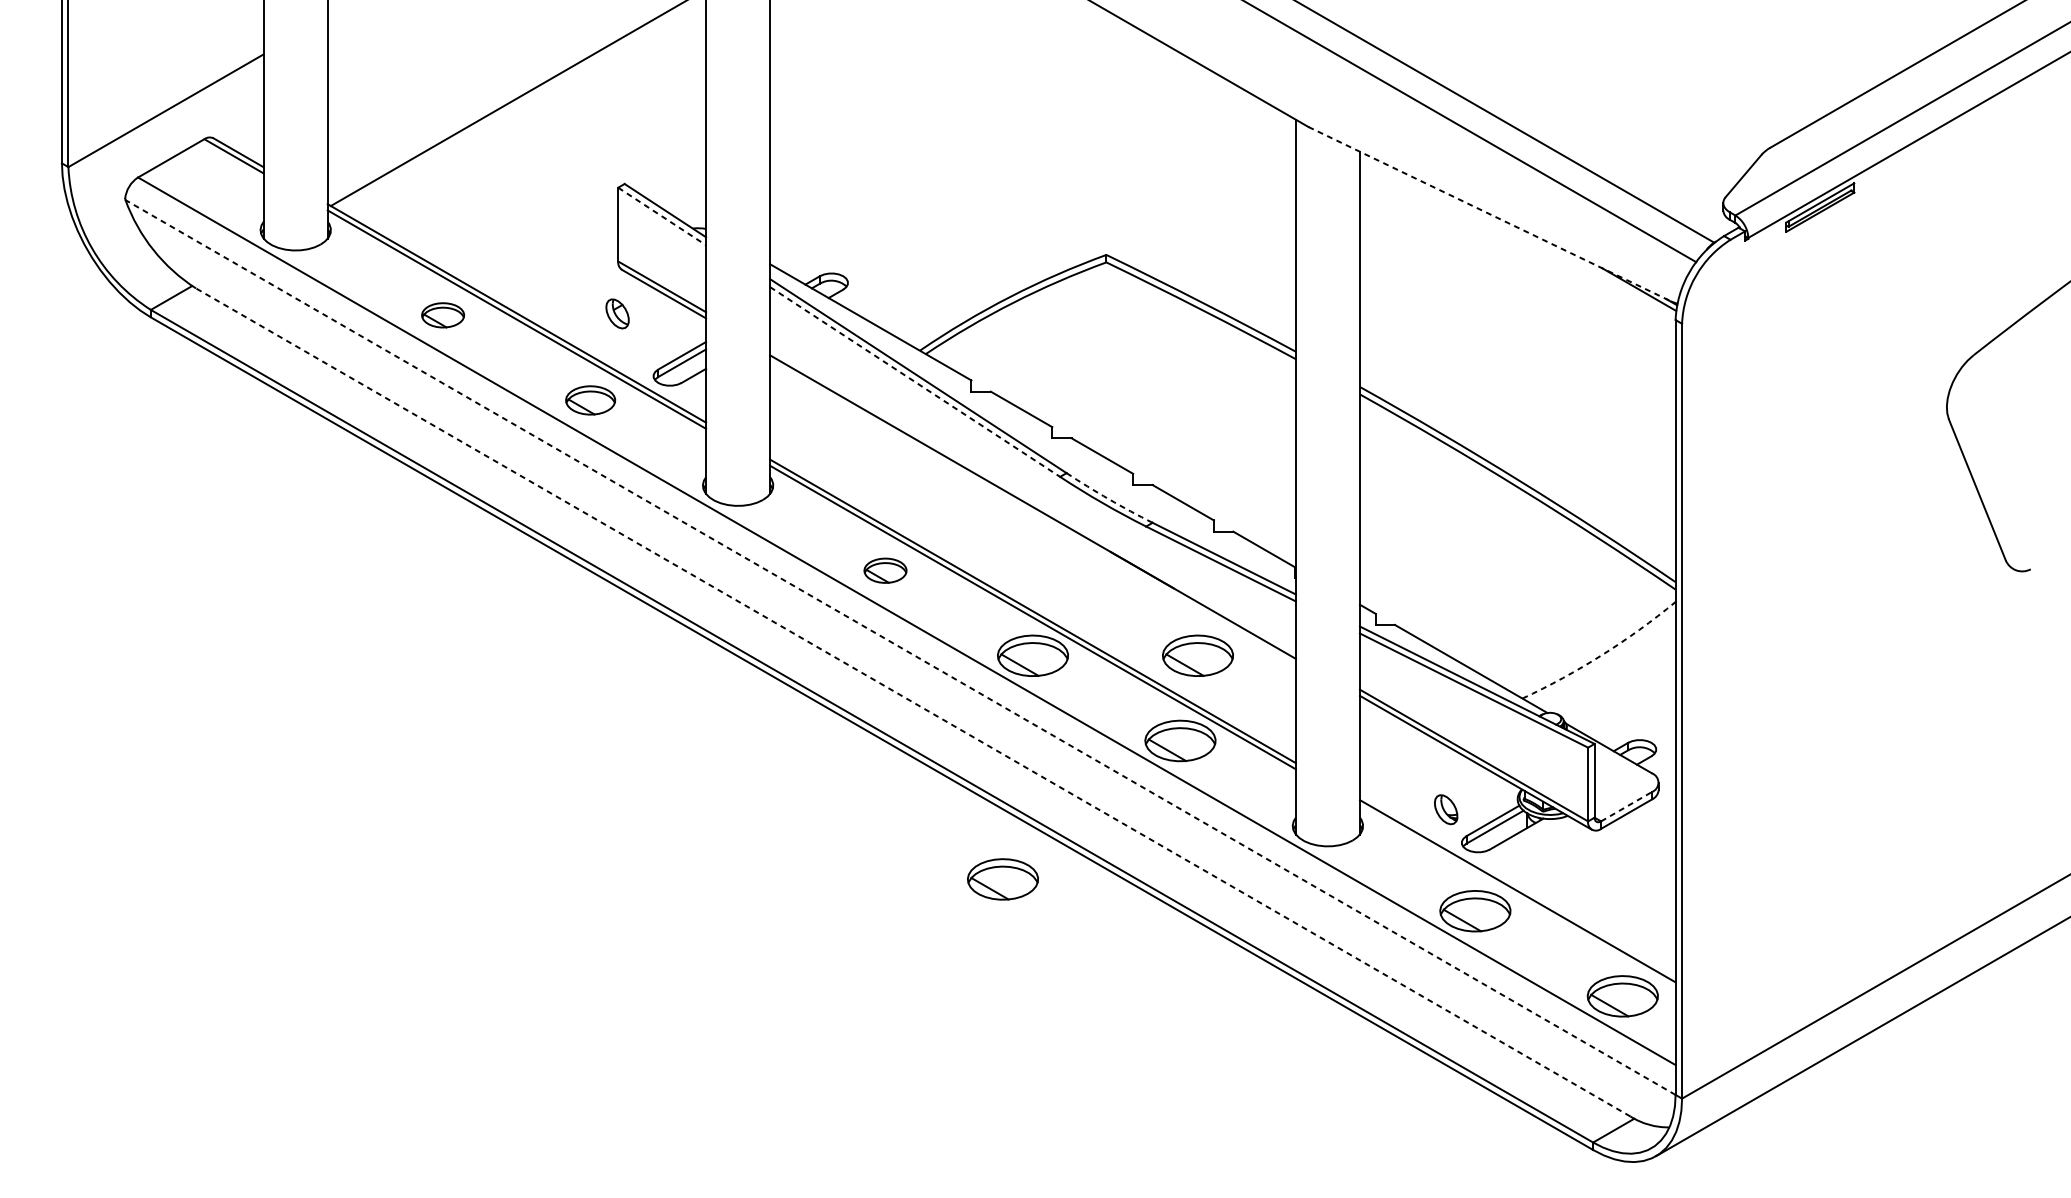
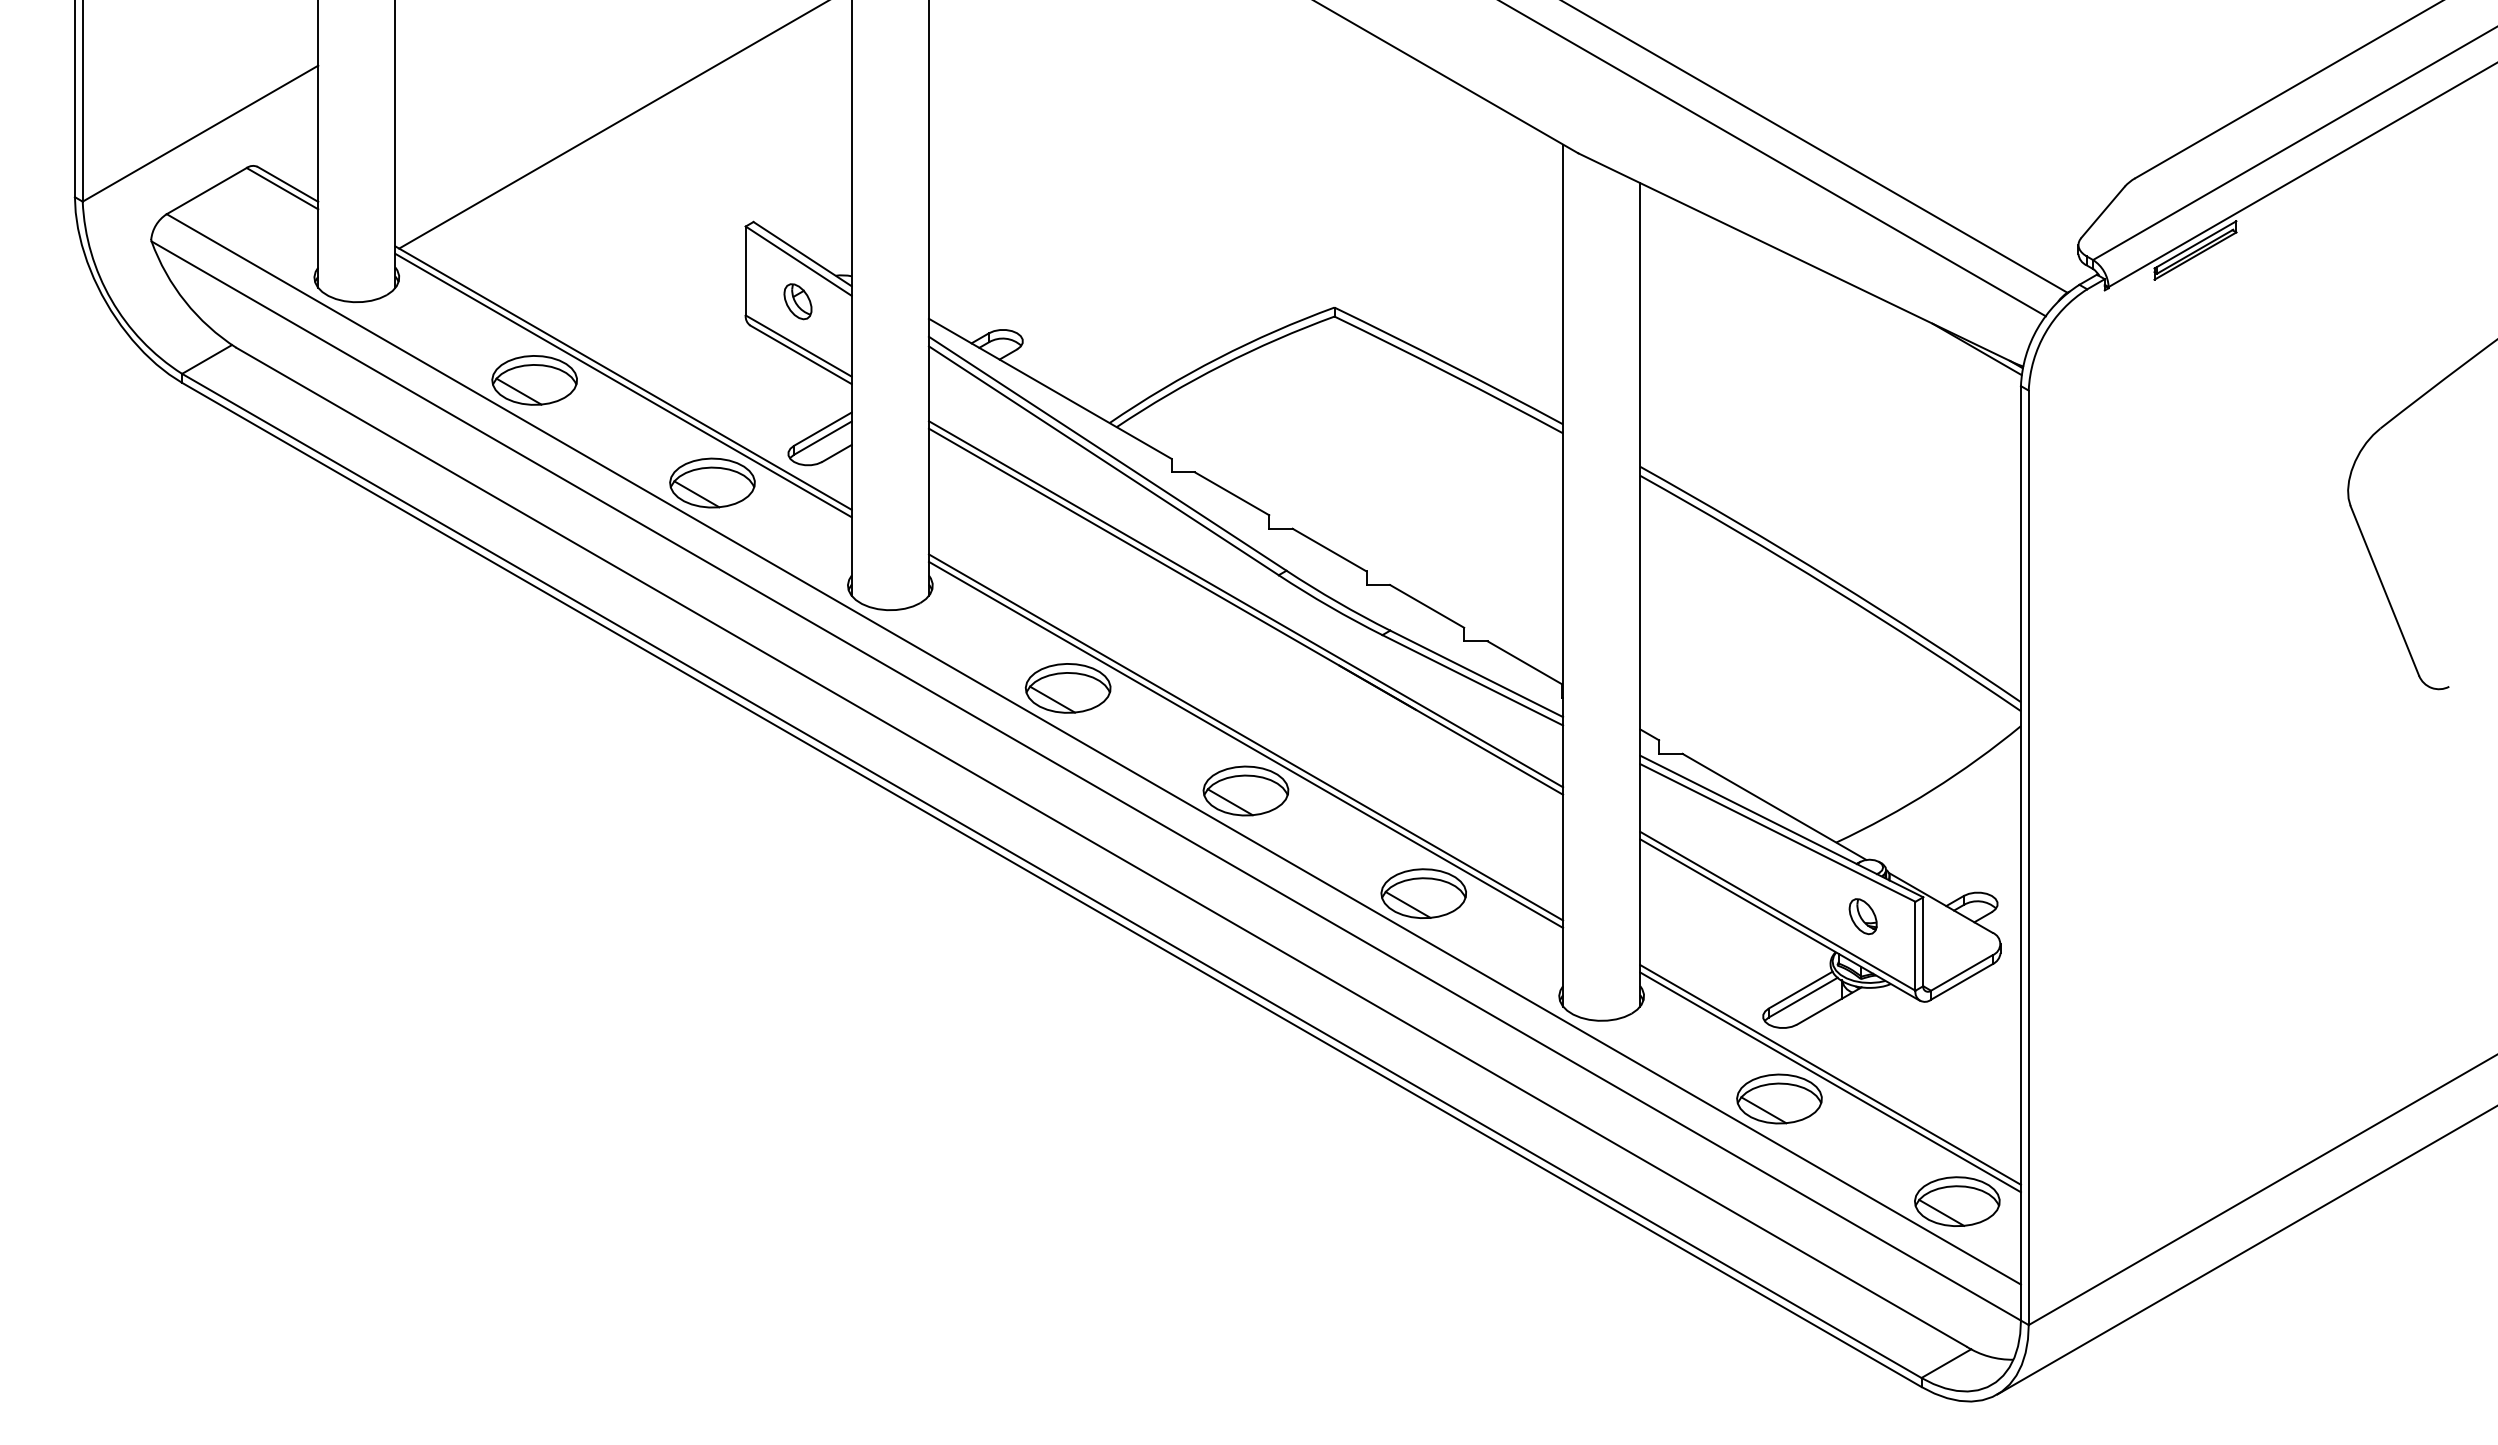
line: (1490, 214) -> (1797, 258), dashed -> solid
line: (662, 216) -> (799, 261), dashed -> solid
part: (617, 313) -> (797, 301), moved
part: (443, 315) -> (534, 380), size x1.67
line: (914, 381) -> (1103, 460), dashed -> solid
part: (590, 399) -> (712, 482), size x1.43
arc: (1108, 499) -> (1337, 602), dashed -> solid
line: (1032, 501) -> (1245, 604), added
part: (885, 570) -> (1067, 688), size x1.67
line: (899, 647) -> (1085, 780), dashed -> solid
part: (1197, 655) -> (1444, 790), removed
arc: (1602, 655) -> (1932, 790), dashed -> solid
line: (913, 702) -> (1101, 847), dashed -> solid
line: (1627, 806) -> (1962, 972), dashed -> solid
part: (1445, 809) -> (1862, 916), moved
part: (1002, 879) -> (1209, 1060), removed
line: (1517, 897) -> (1830, 1082), added

